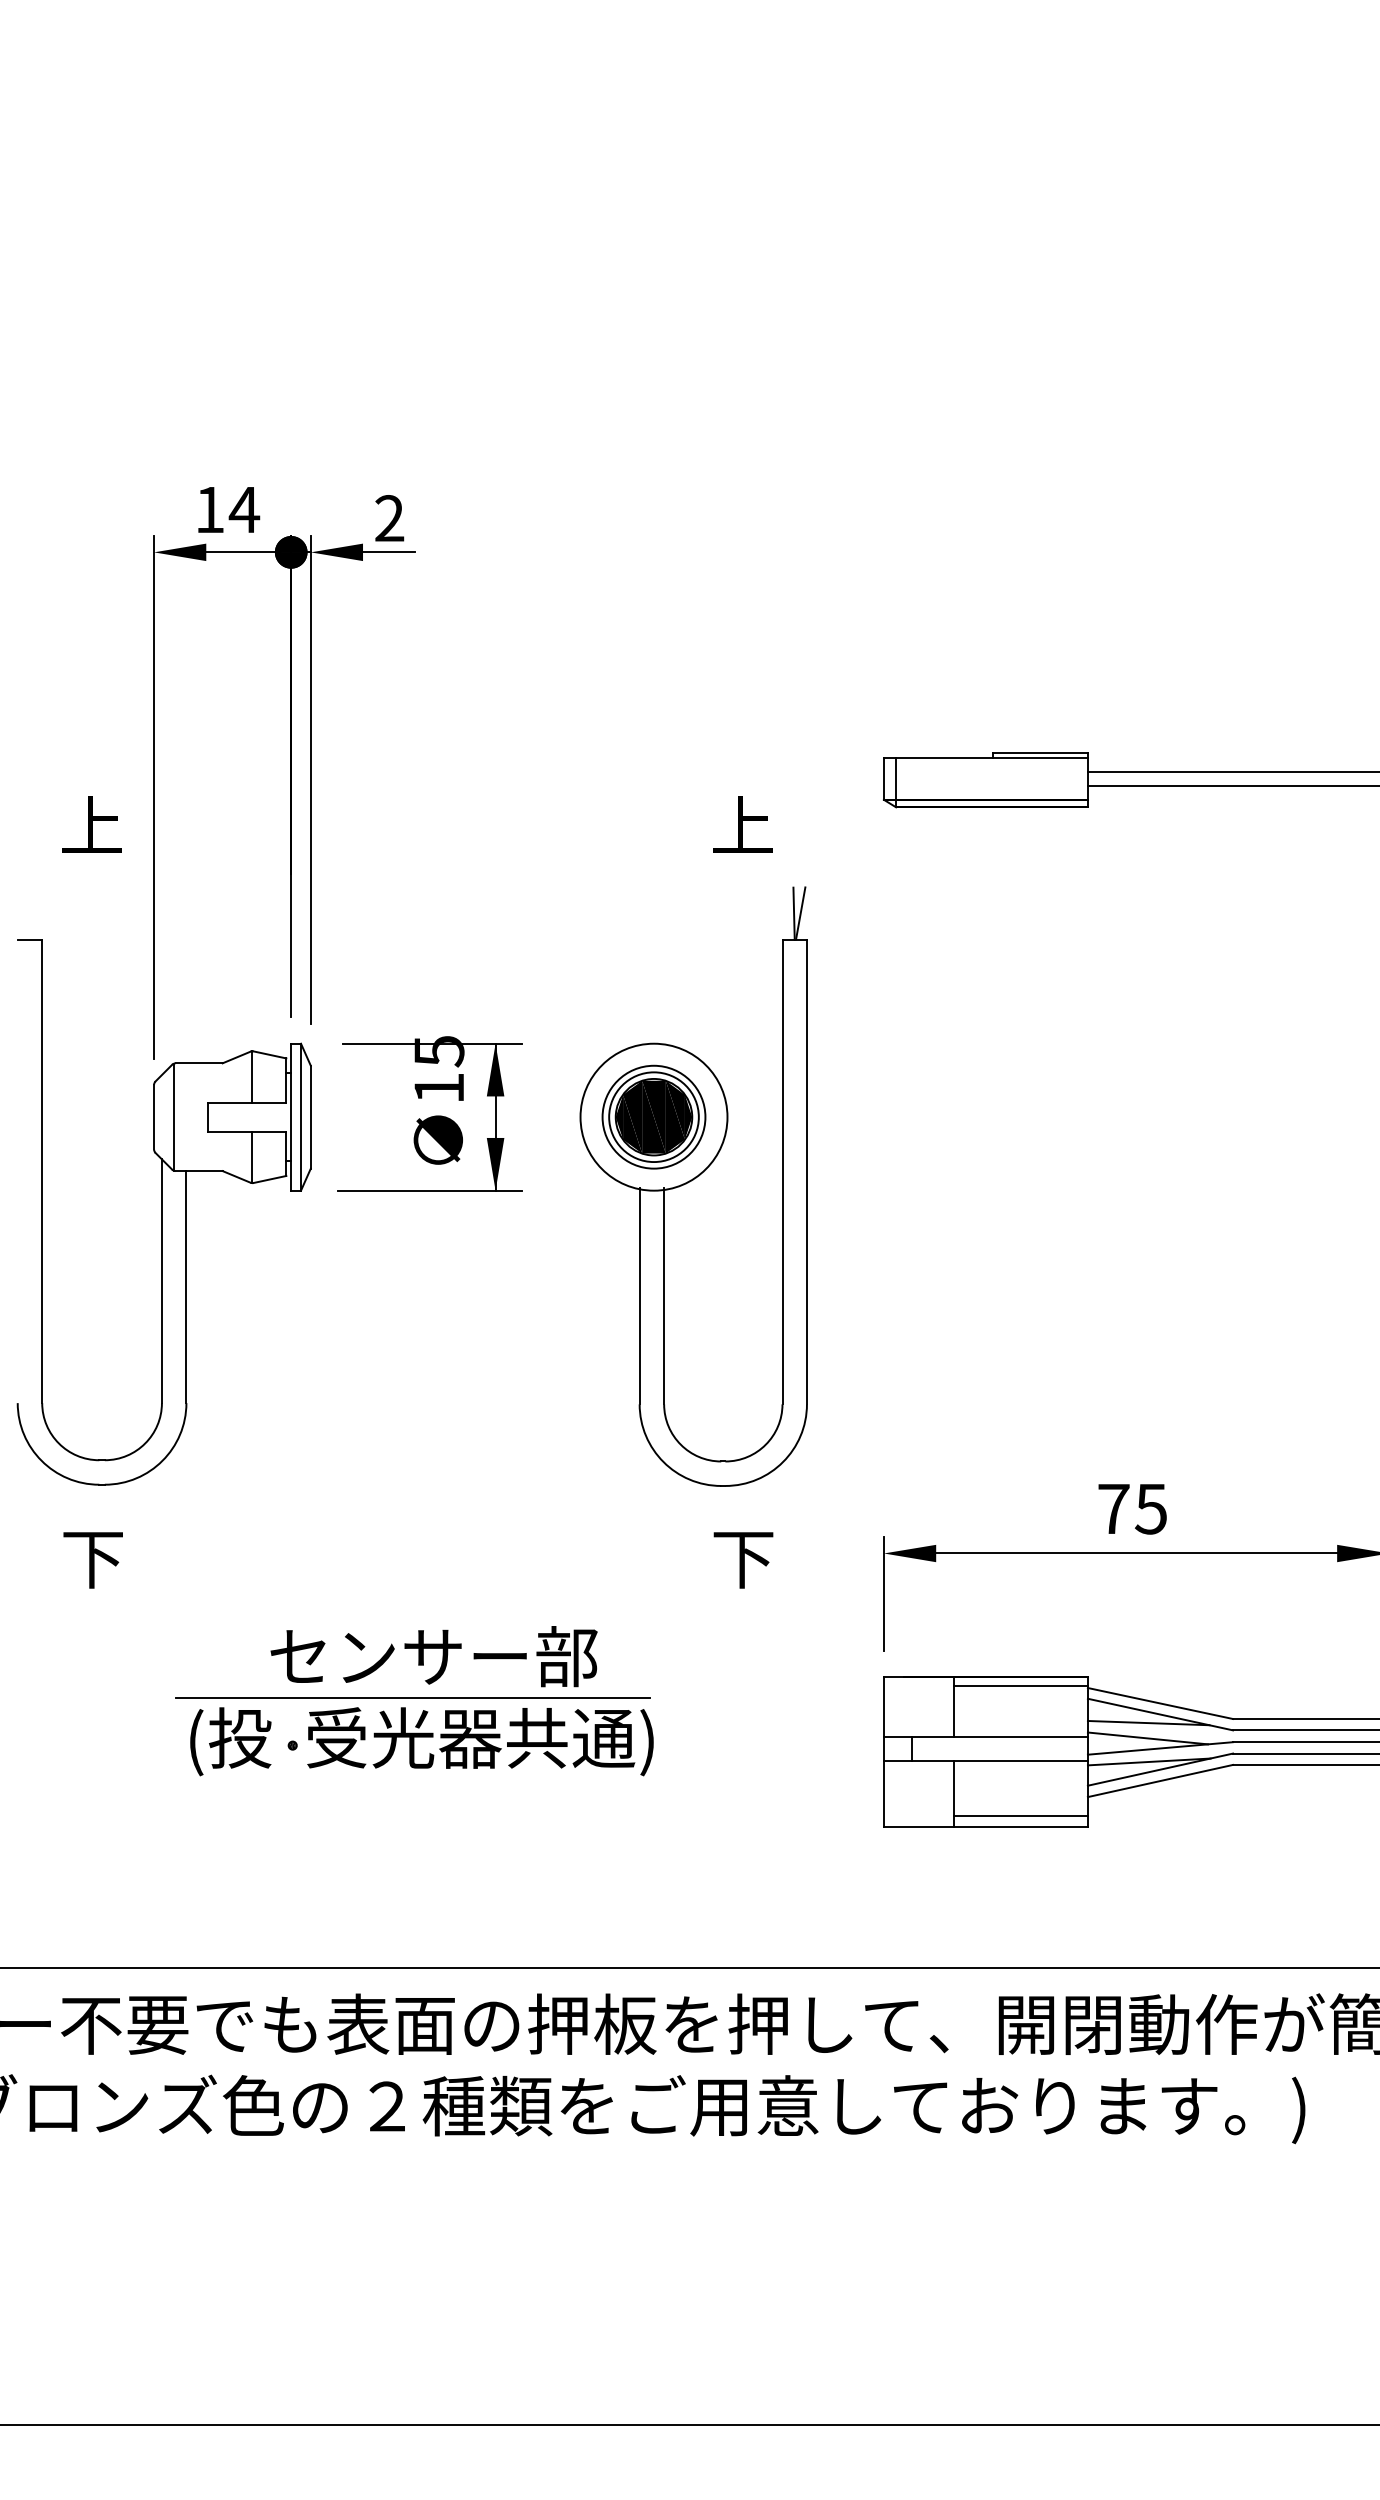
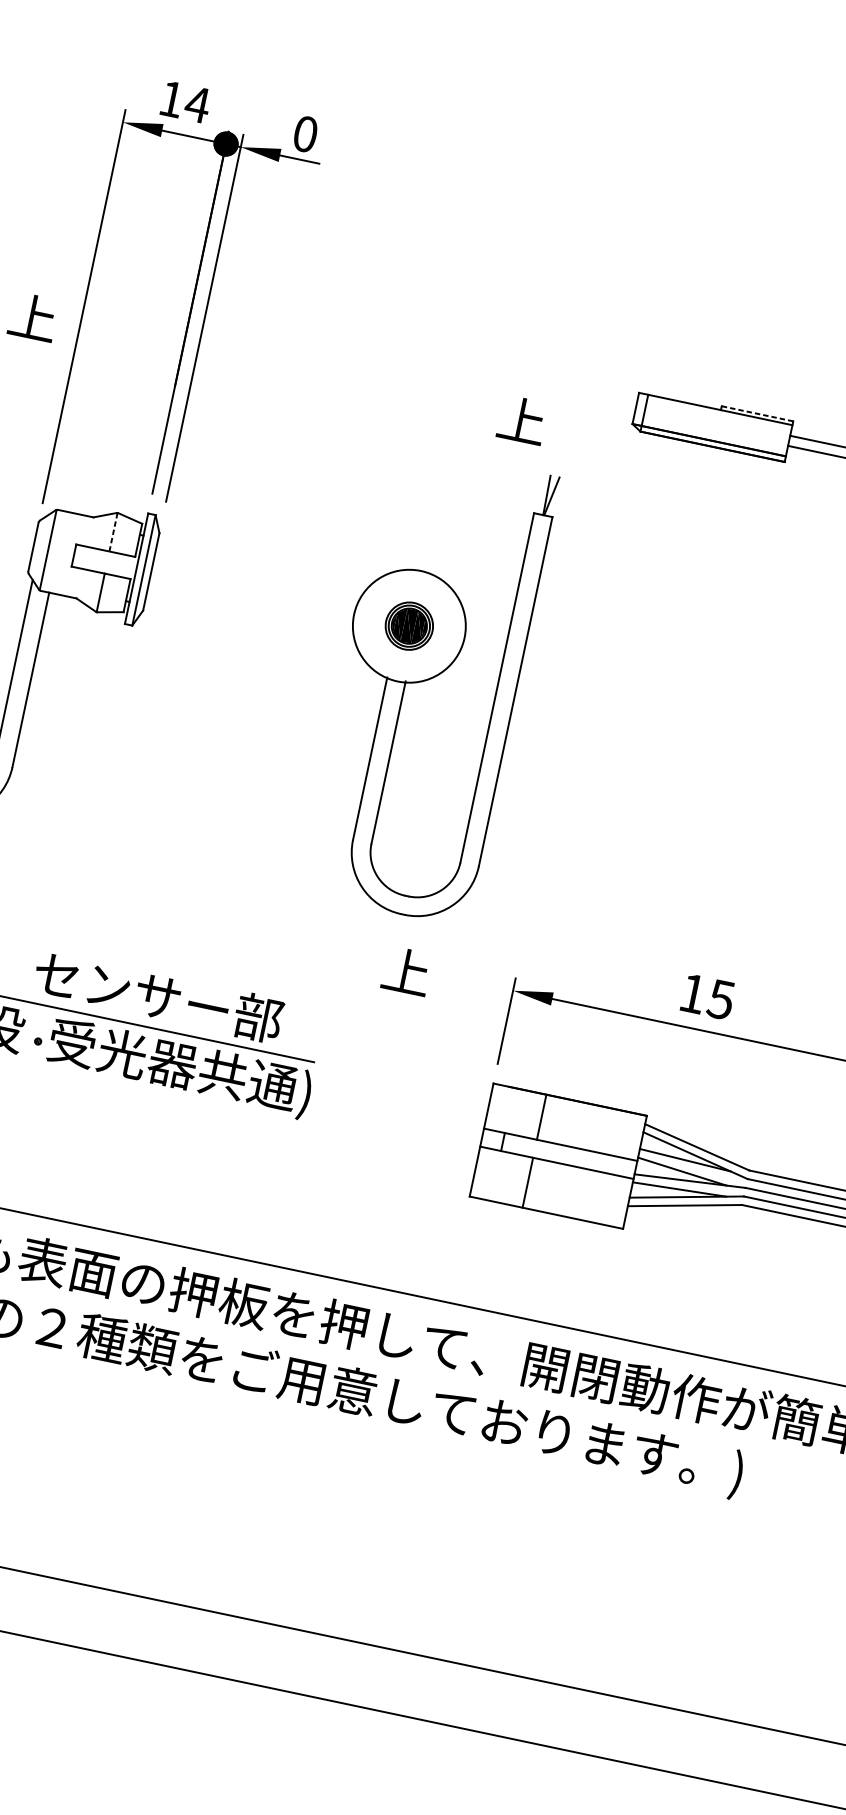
text: (389, 518) -> (305, 134), 2 -> 0
line: (1040, 753) -> (757, 414), solid -> dashed
line: (252, 1076) -> (113, 532), solid -> dashed
part: (429, 1113) -> (241, 587), removed
part: (653, 1116) -> (409, 625), size x0.6
text: (1113, 1508) -> (692, 993), 75 -> 15
text: (743, 1558) -> (406, 972), 下 -> 上
line: (1020, 1685) -> (594, 1111), removed
line: (1020, 1815) -> (574, 1209), removed

